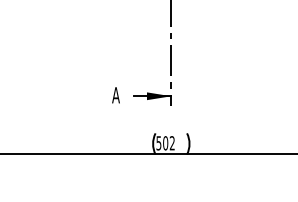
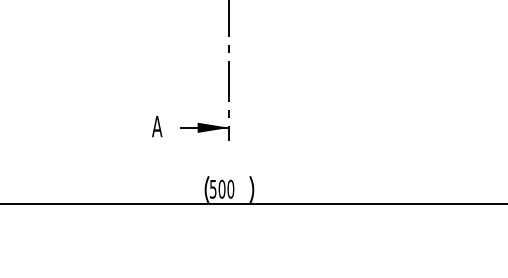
text: (172, 142) -> (230, 188), 502 -> 500

